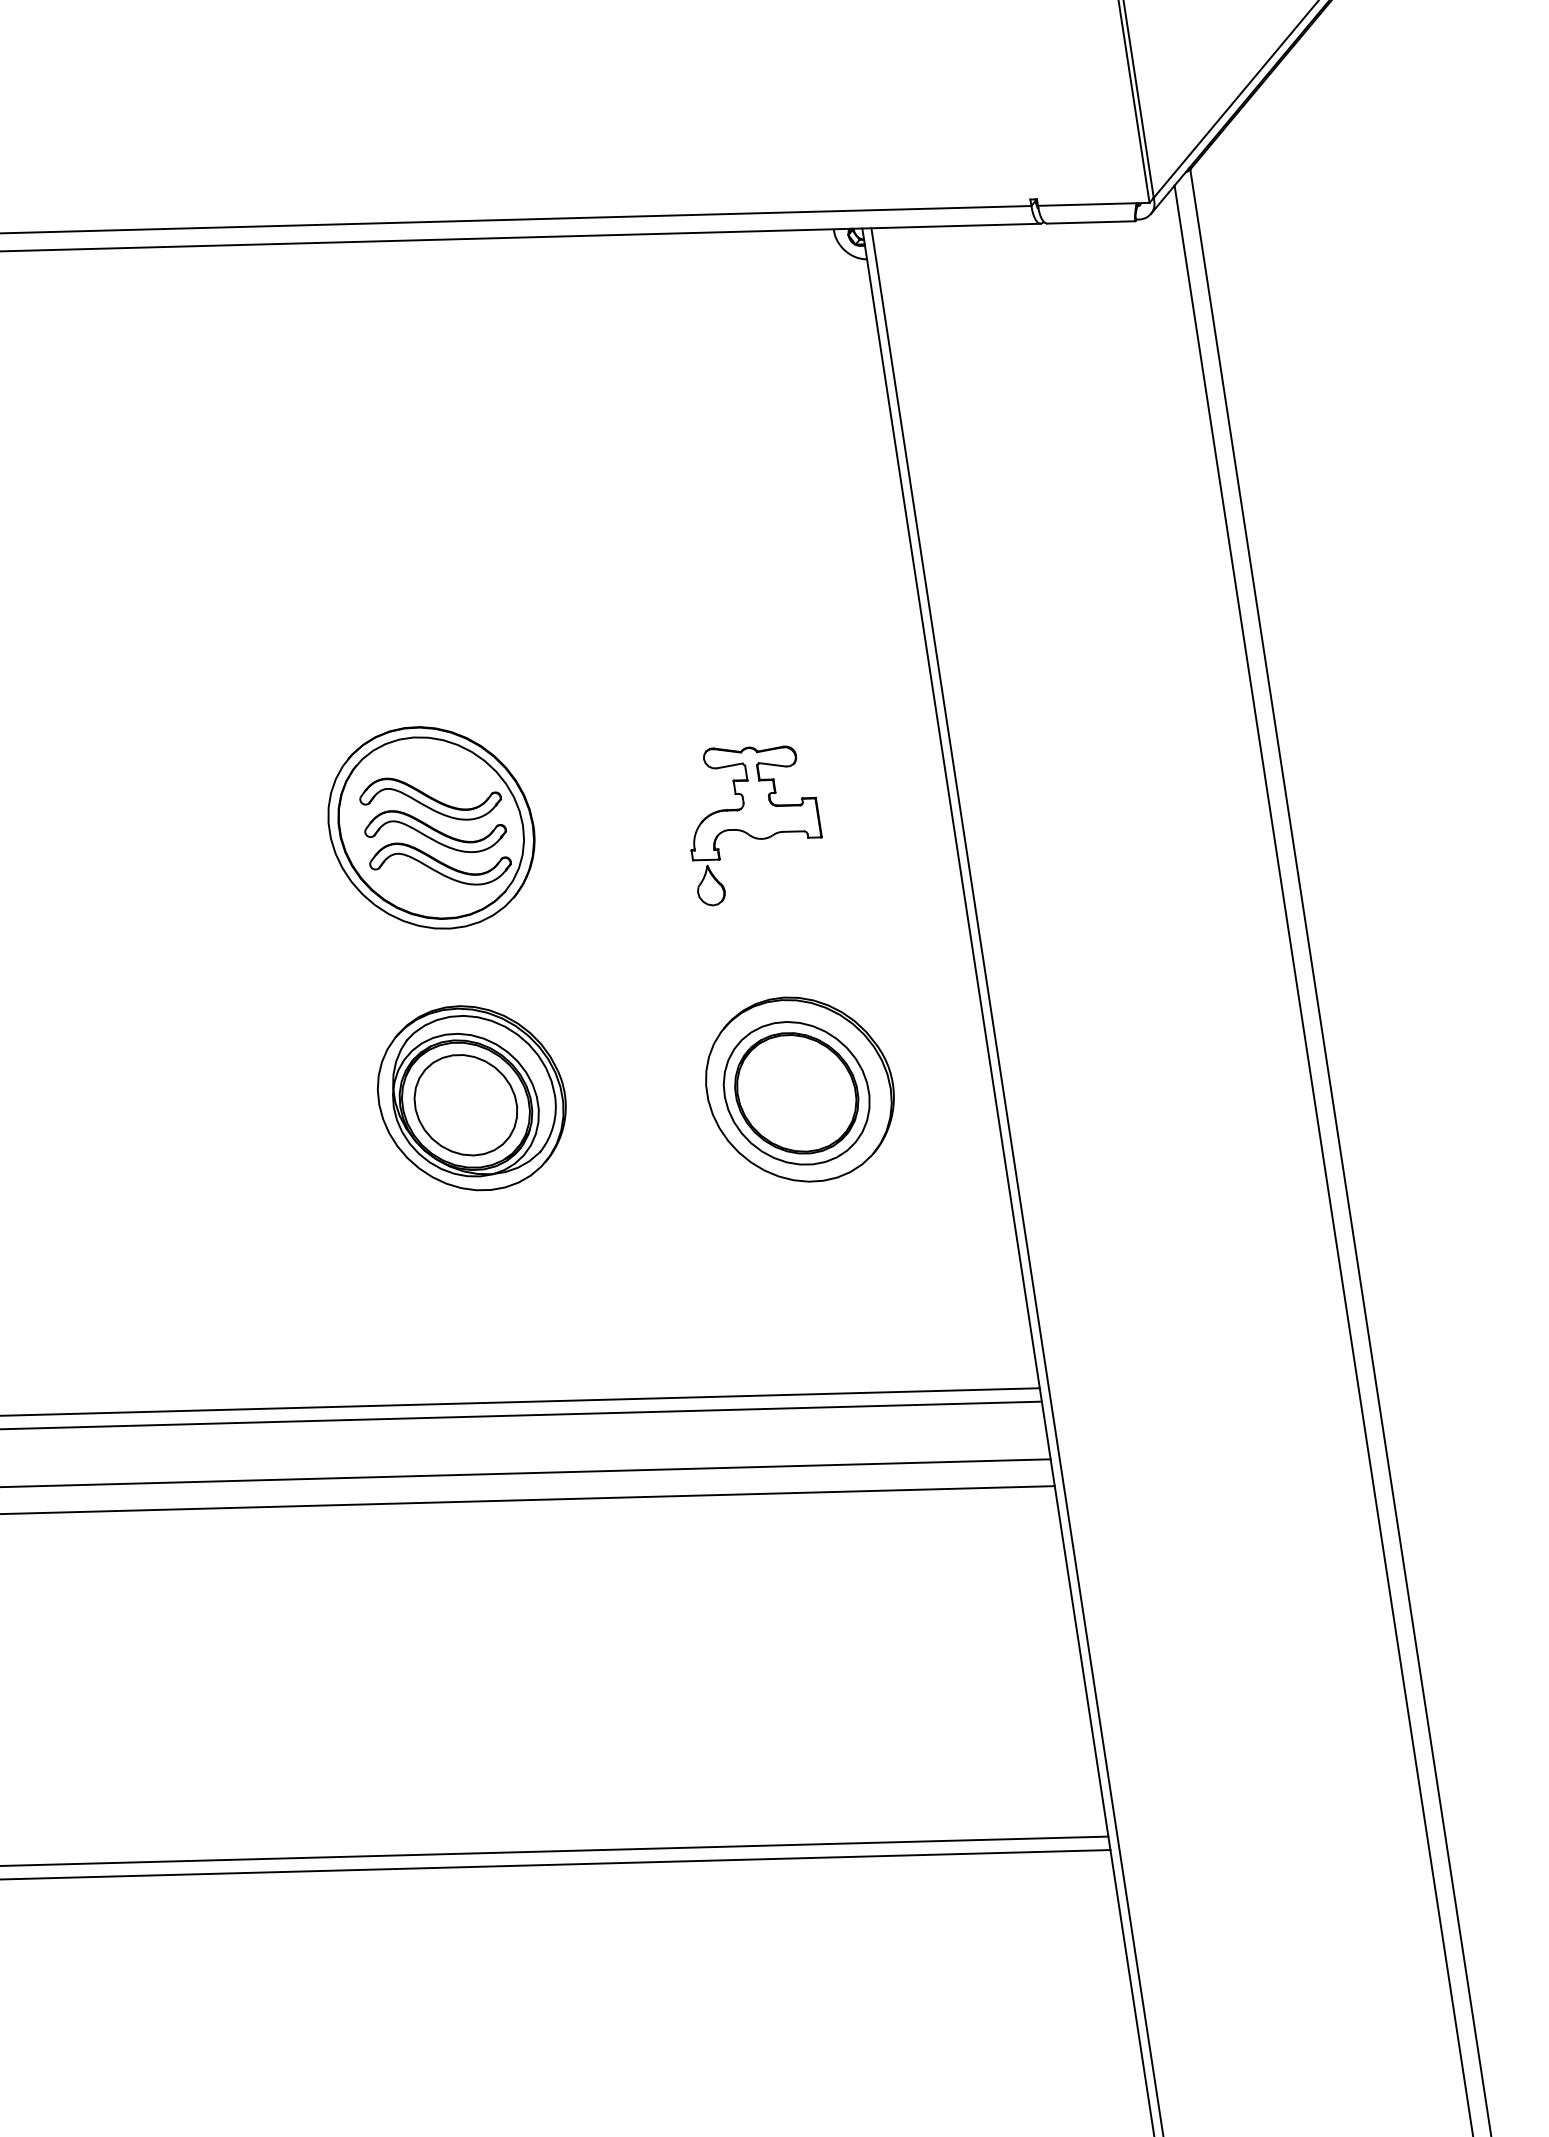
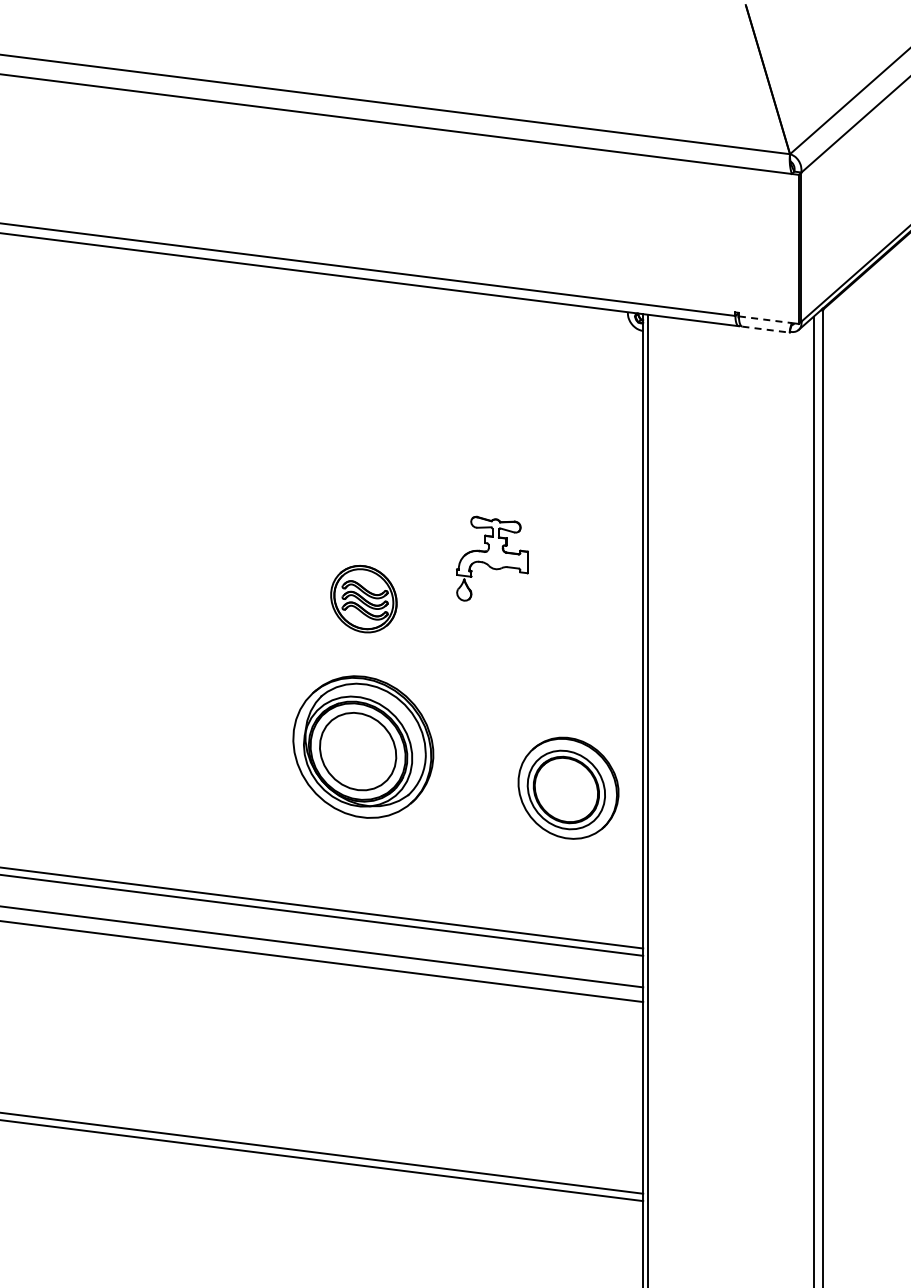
line: (1087, 204) -> (765, 319), solid -> dashed
line: (1092, 222) -> (766, 329), solid -> dashed
part: (753, 820) -> (492, 558), moved
part: (430, 826) -> (363, 598), size x0.6
part: (799, 1088) -> (568, 787), moved
part: (471, 1097) -> (363, 746), size x1.4

